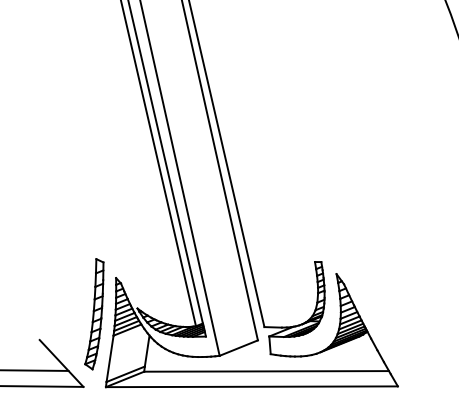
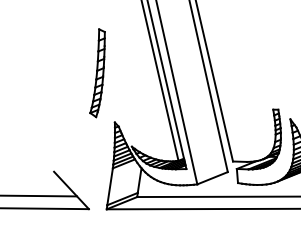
part: (94, 314) -> (97, 73), moved

